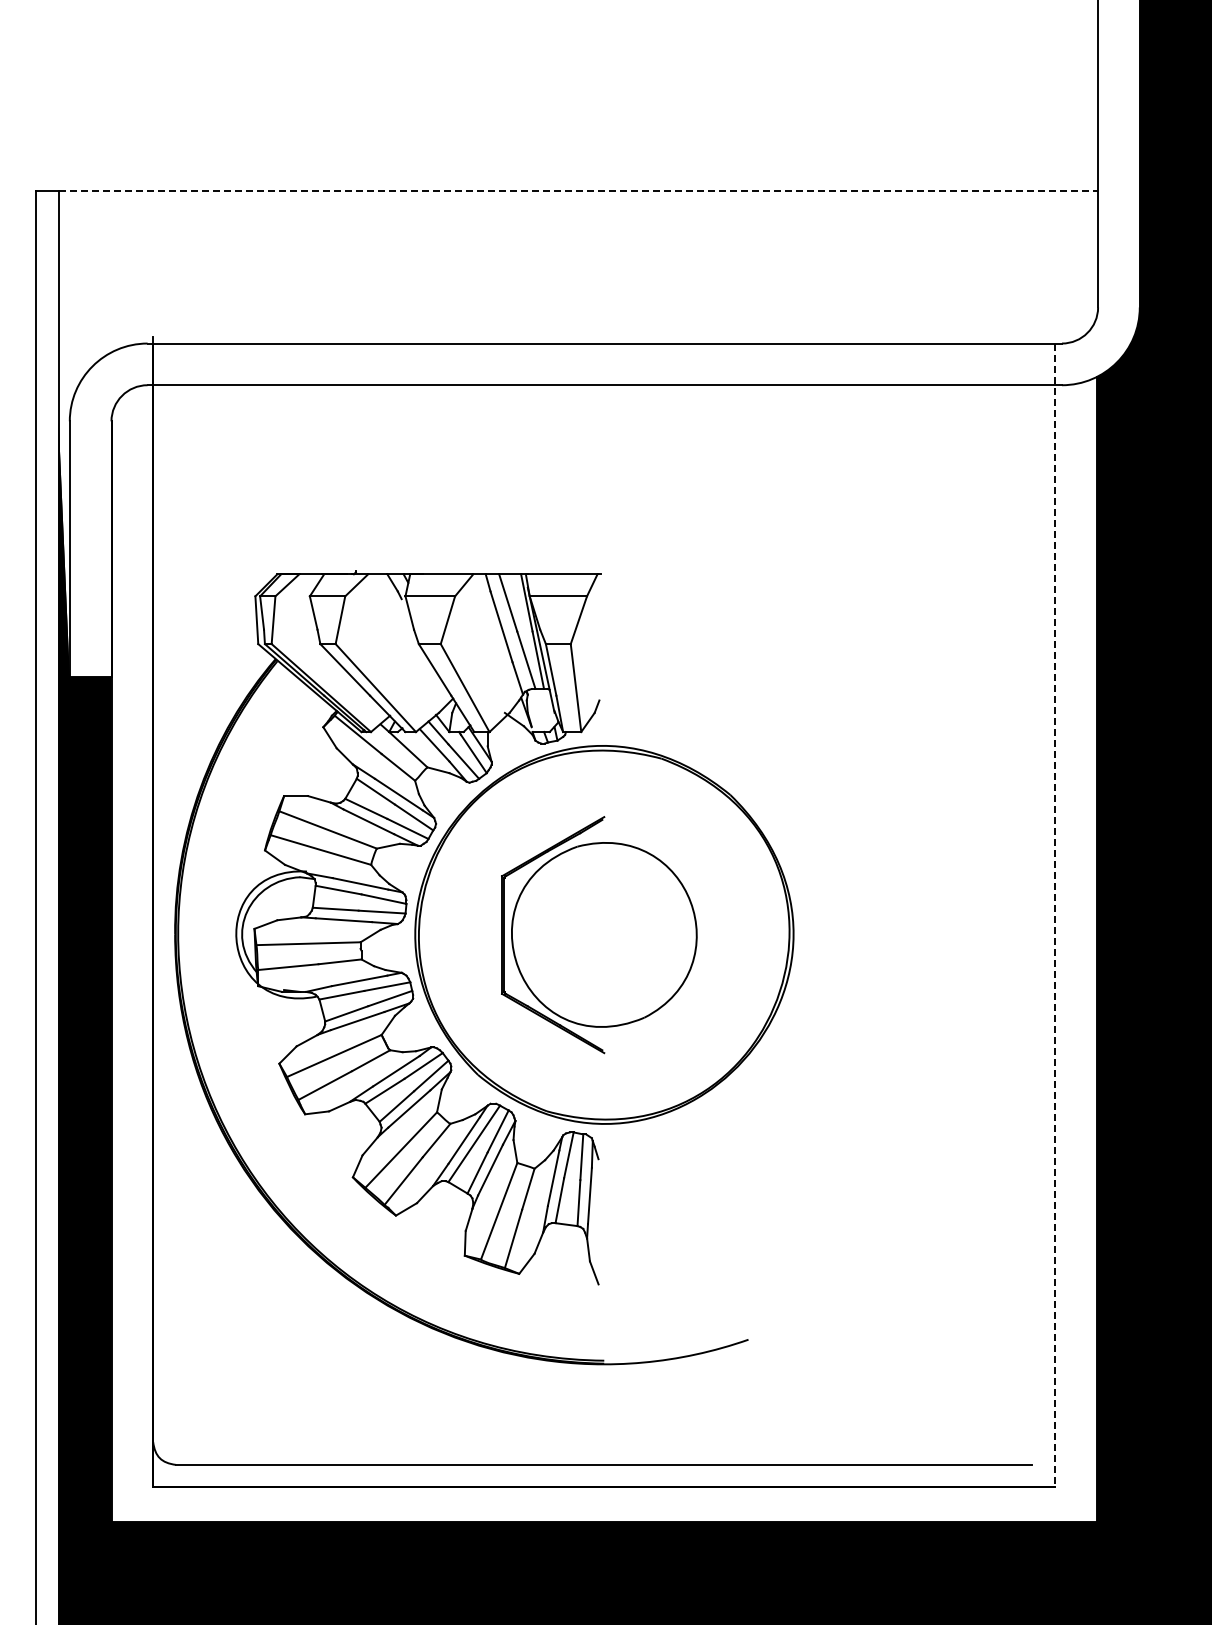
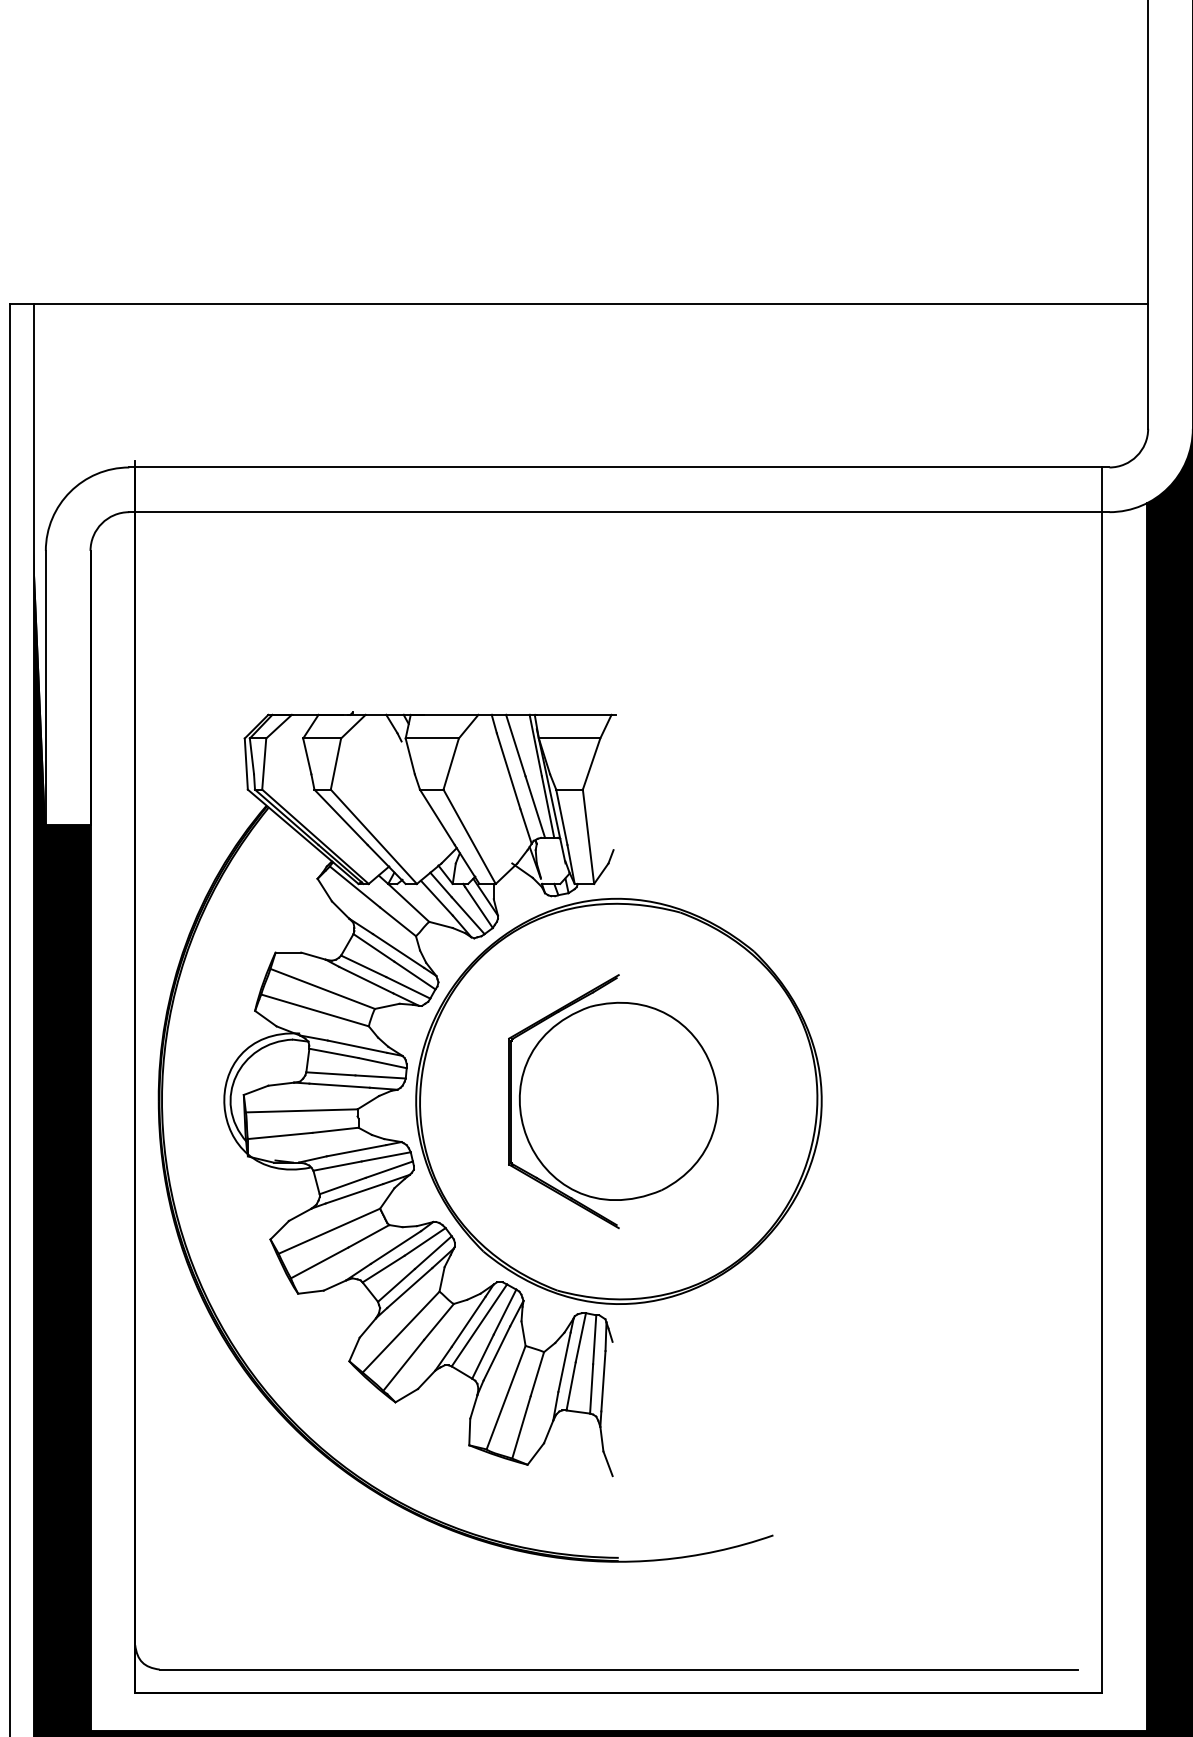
line: (578, 190) -> (591, 303), dashed -> solid
line: (1055, 915) -> (1102, 1080), dashed -> solid

